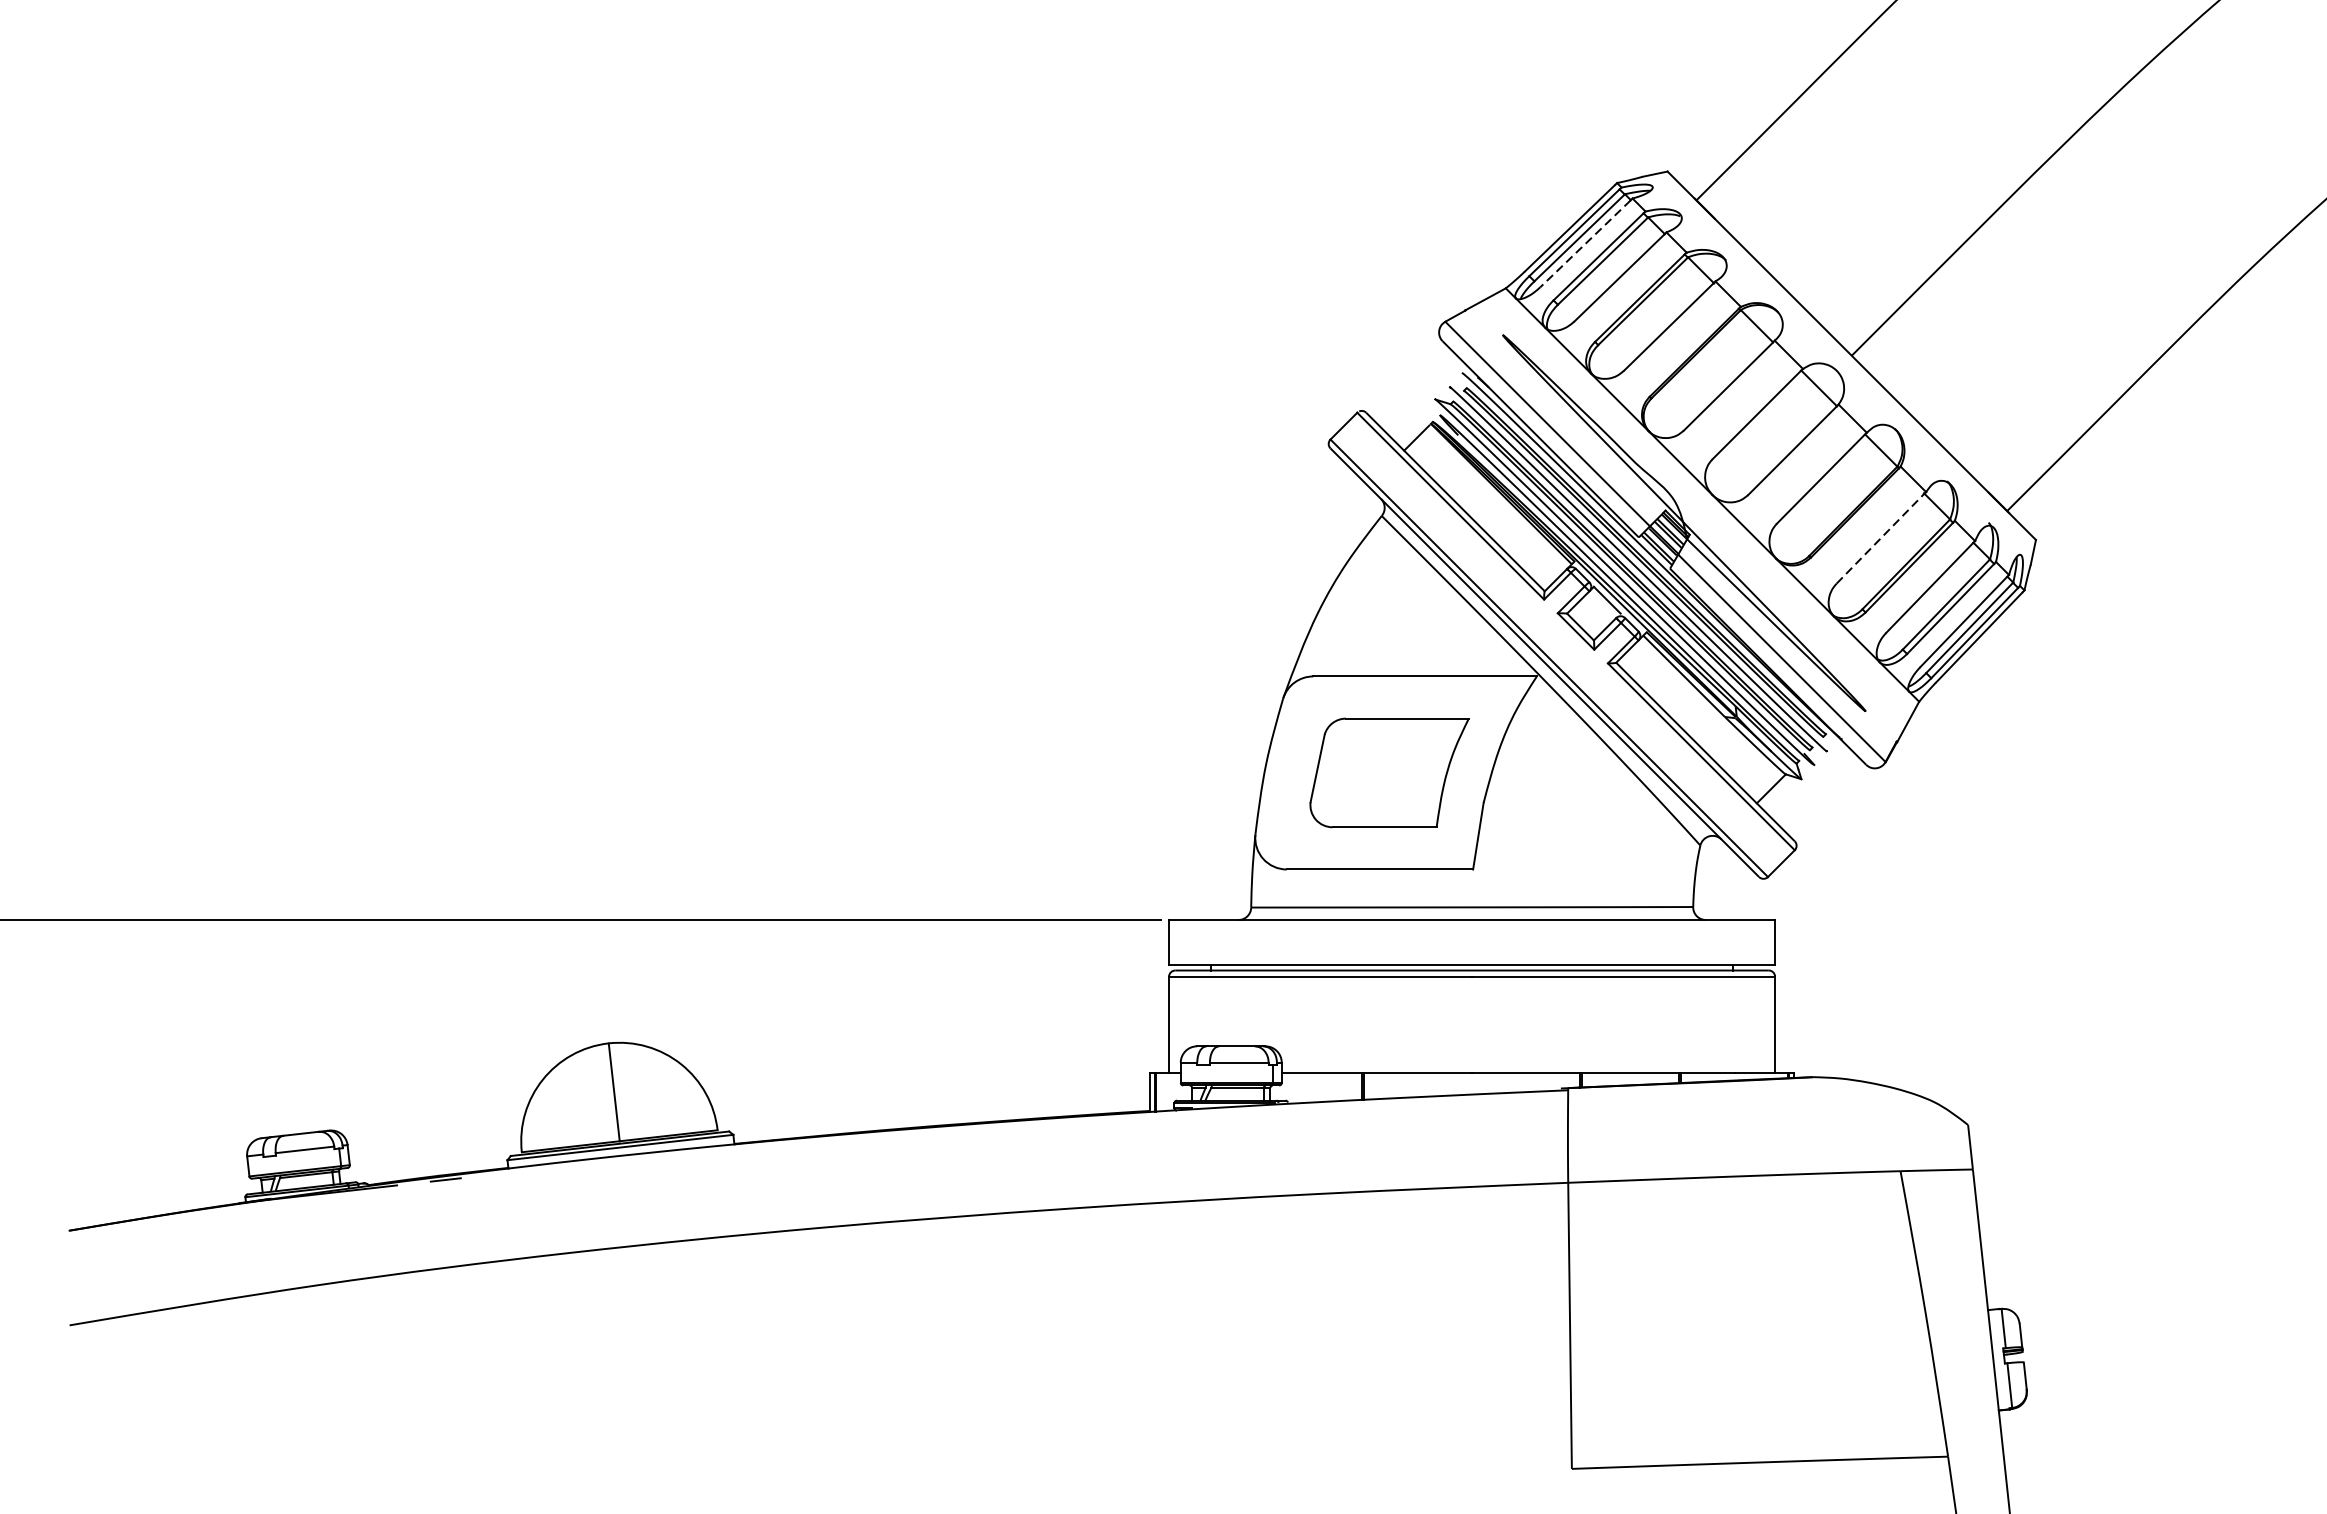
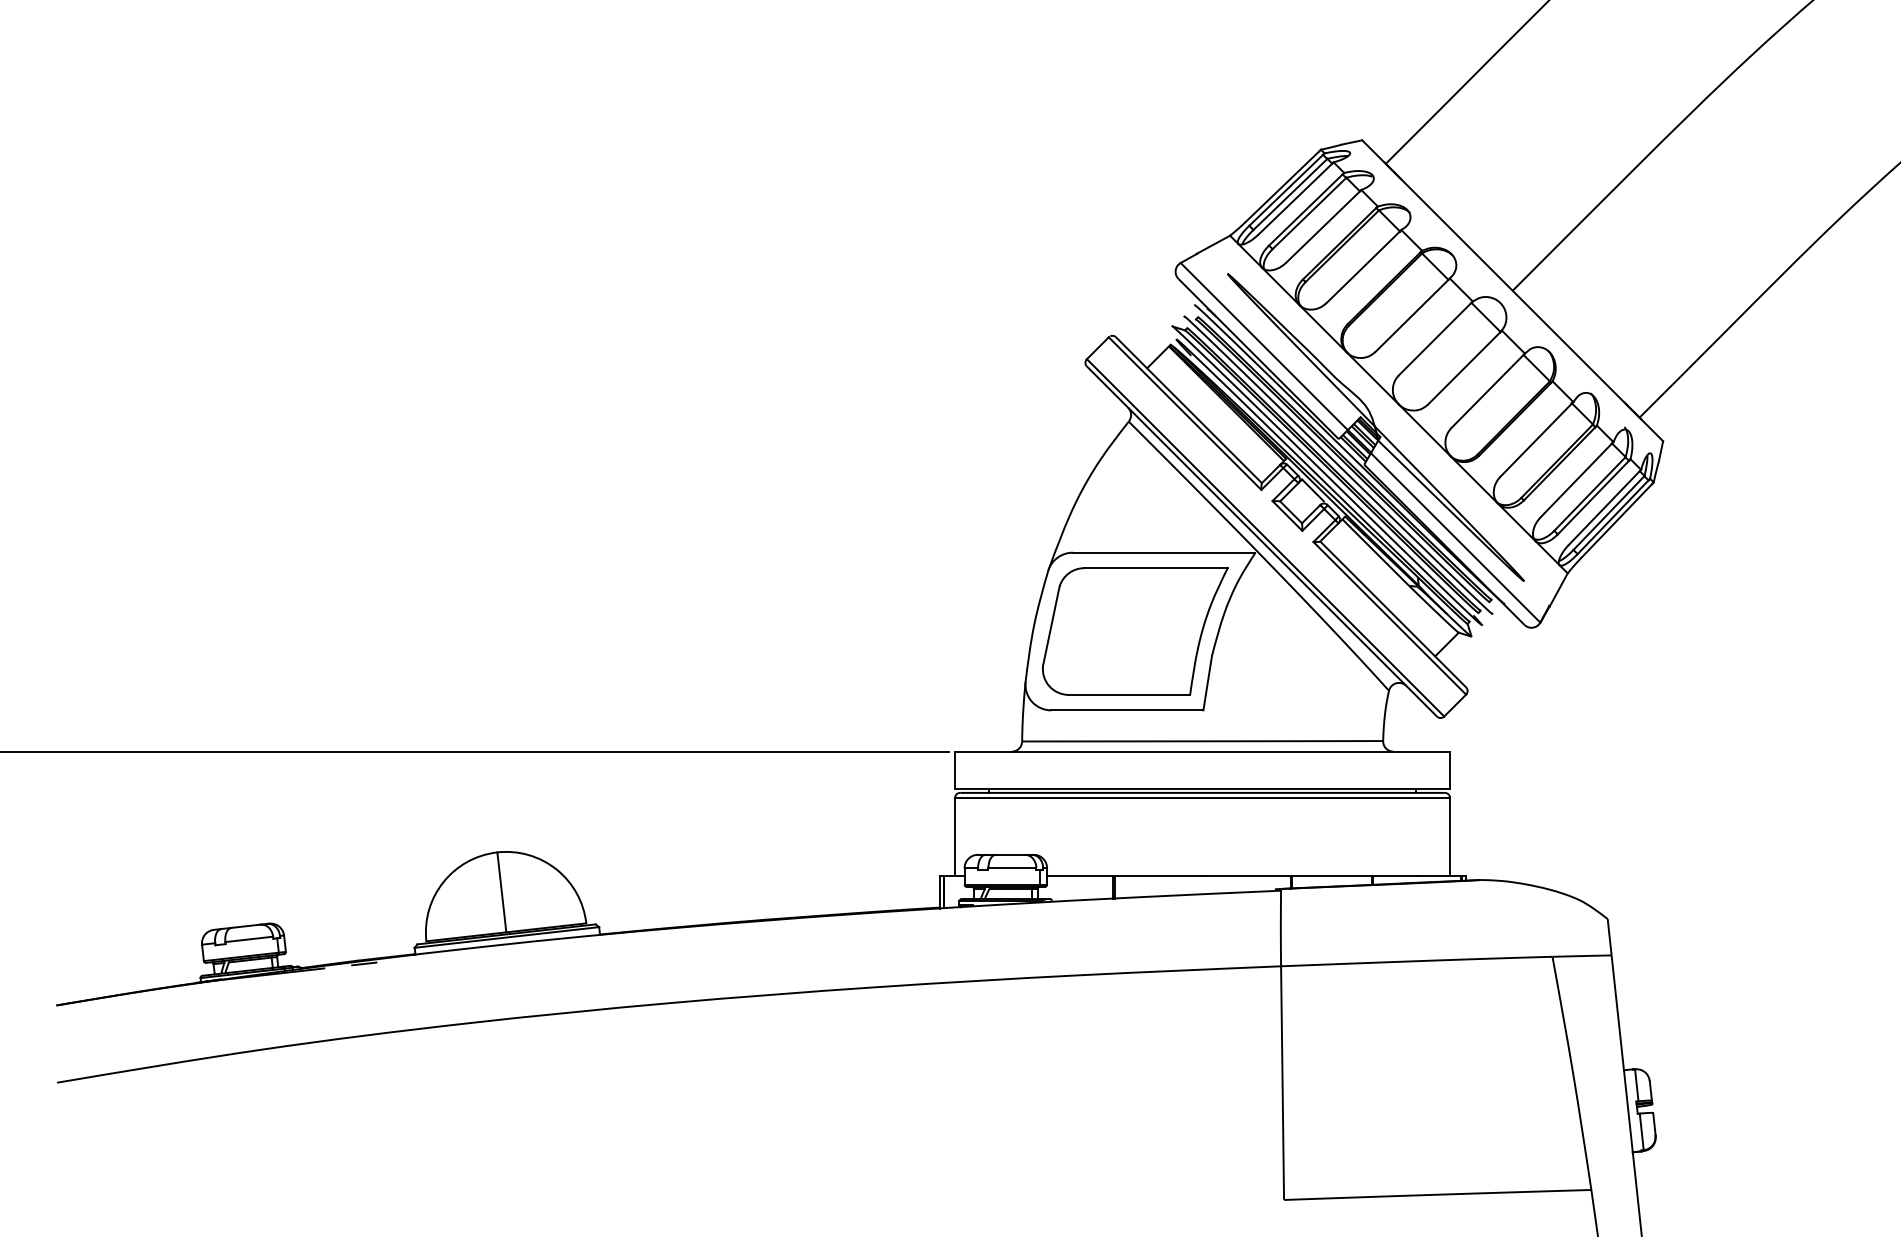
line: (1584, 244) -> (1294, 199), dashed -> solid
line: (1880, 537) -> (1536, 439), dashed -> solid
part: (1388, 772) -> (1134, 631), size x1.43

